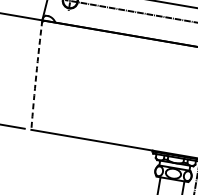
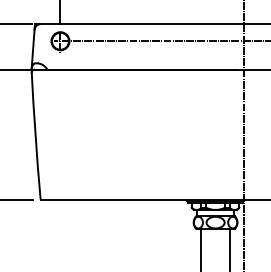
arc: (36, 74) -> (35, 134), dashed -> solid

